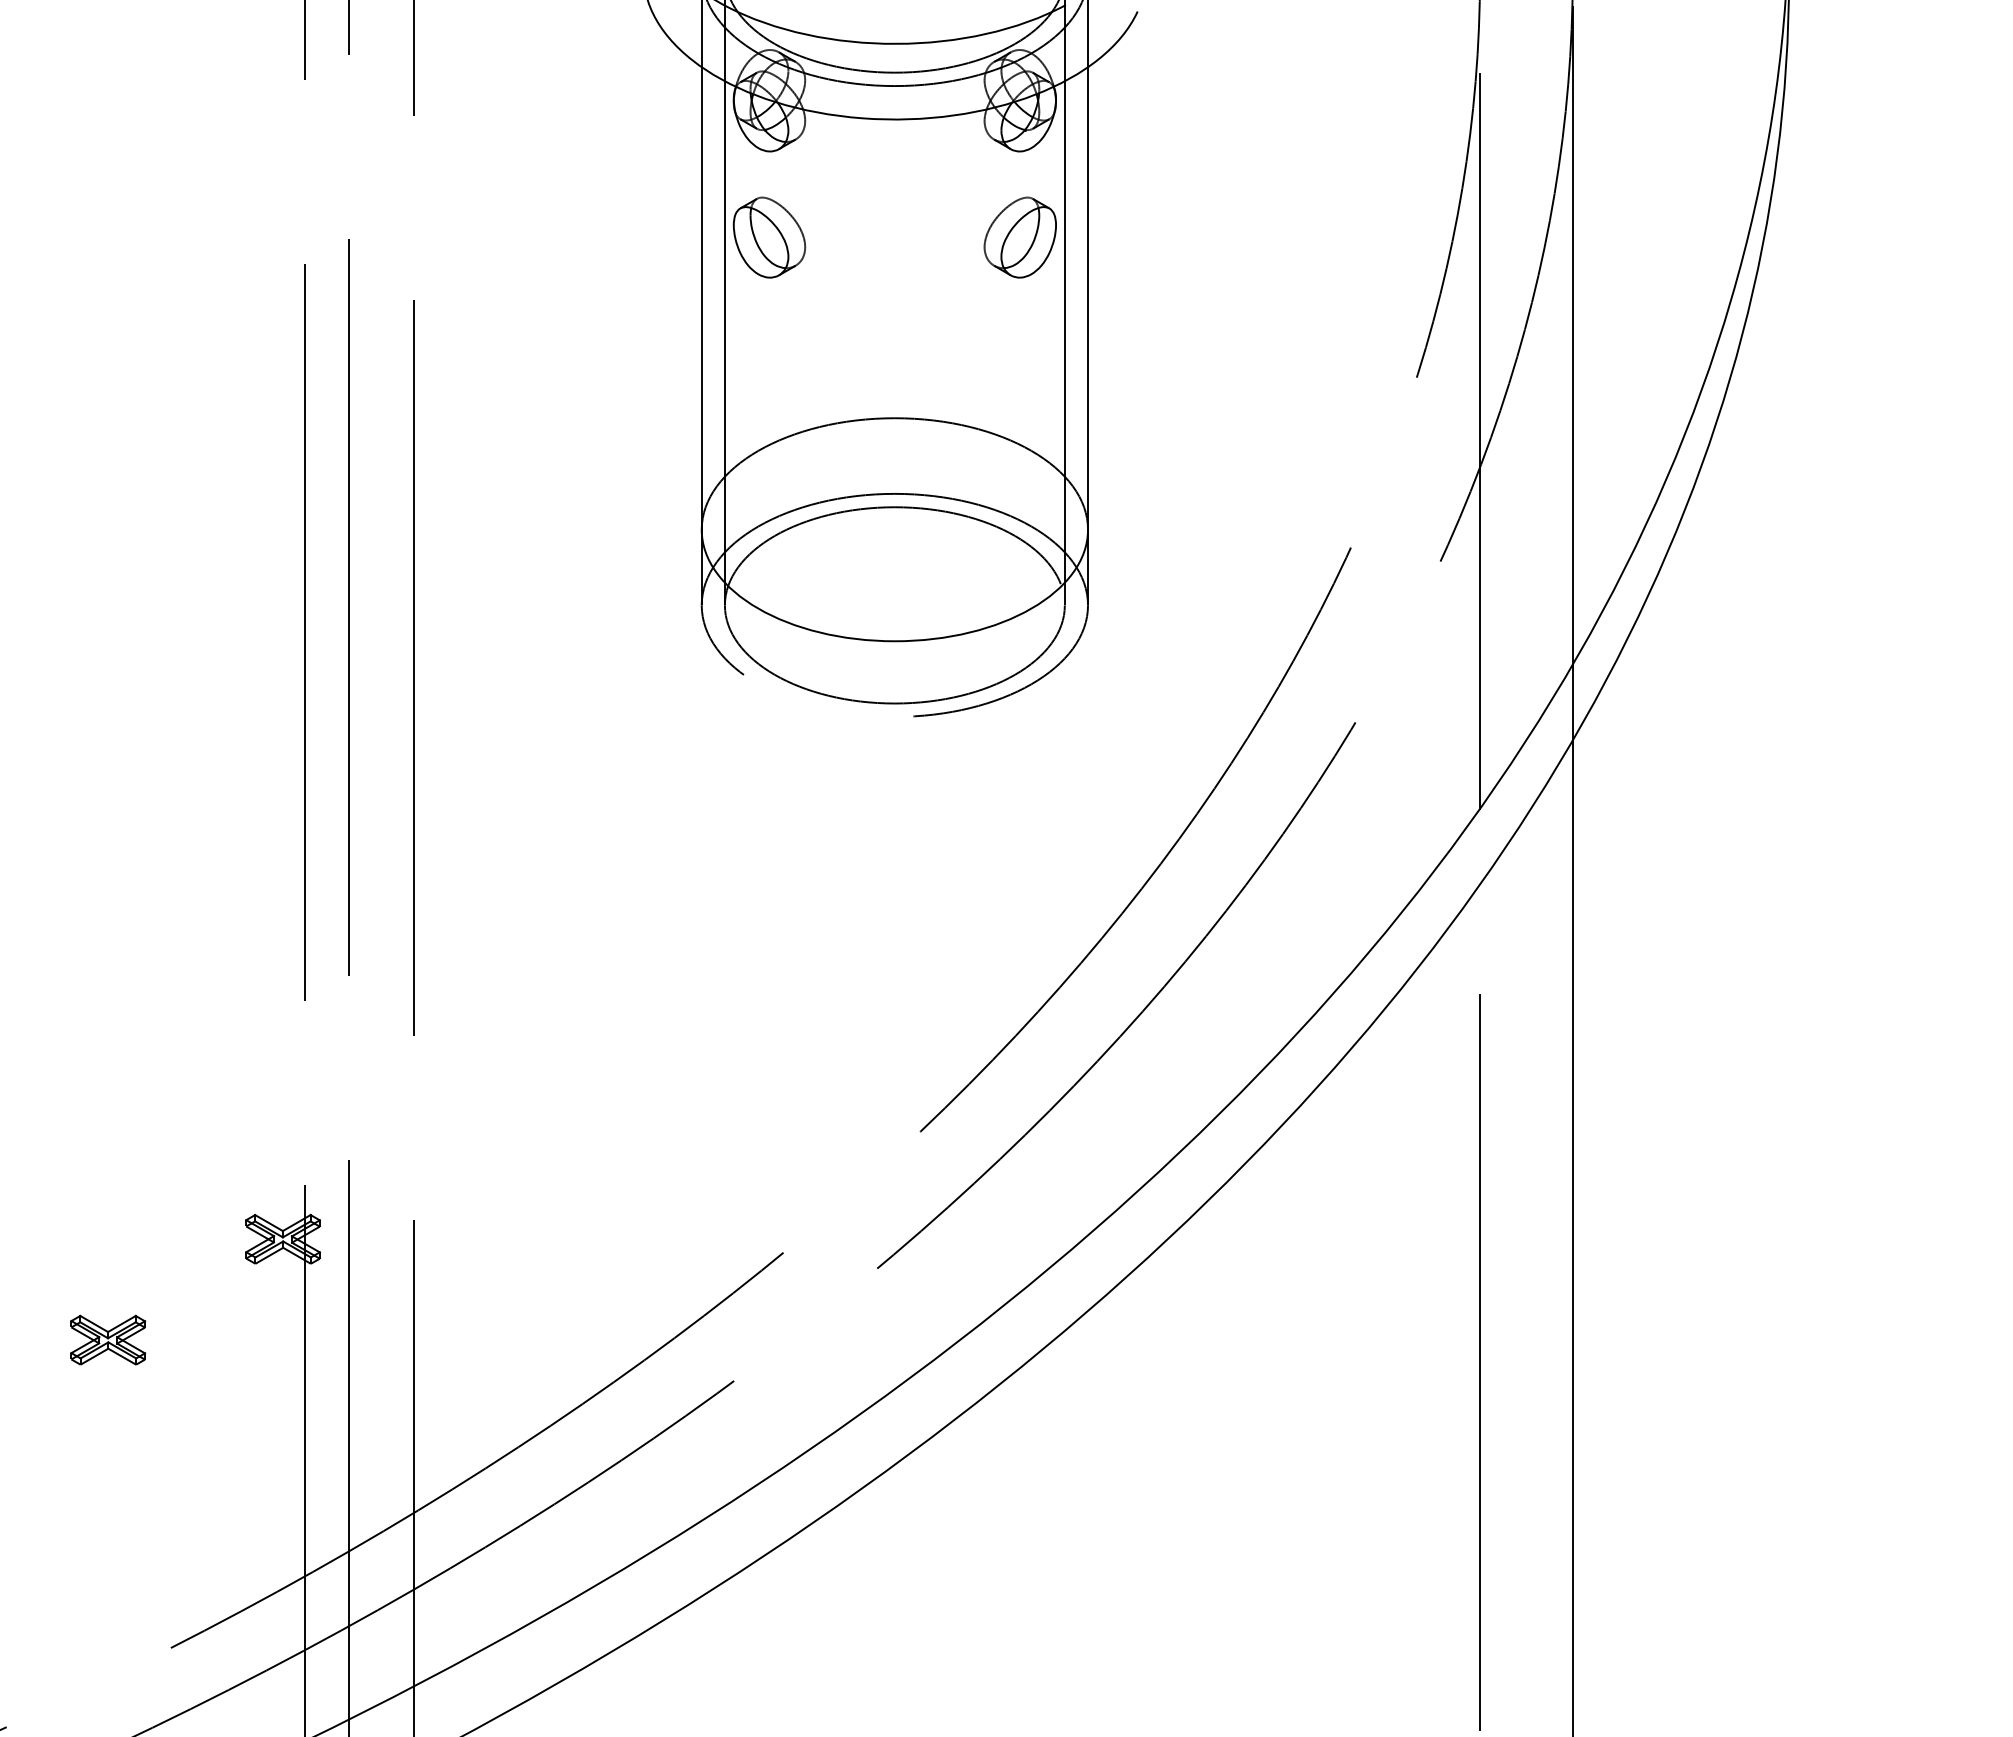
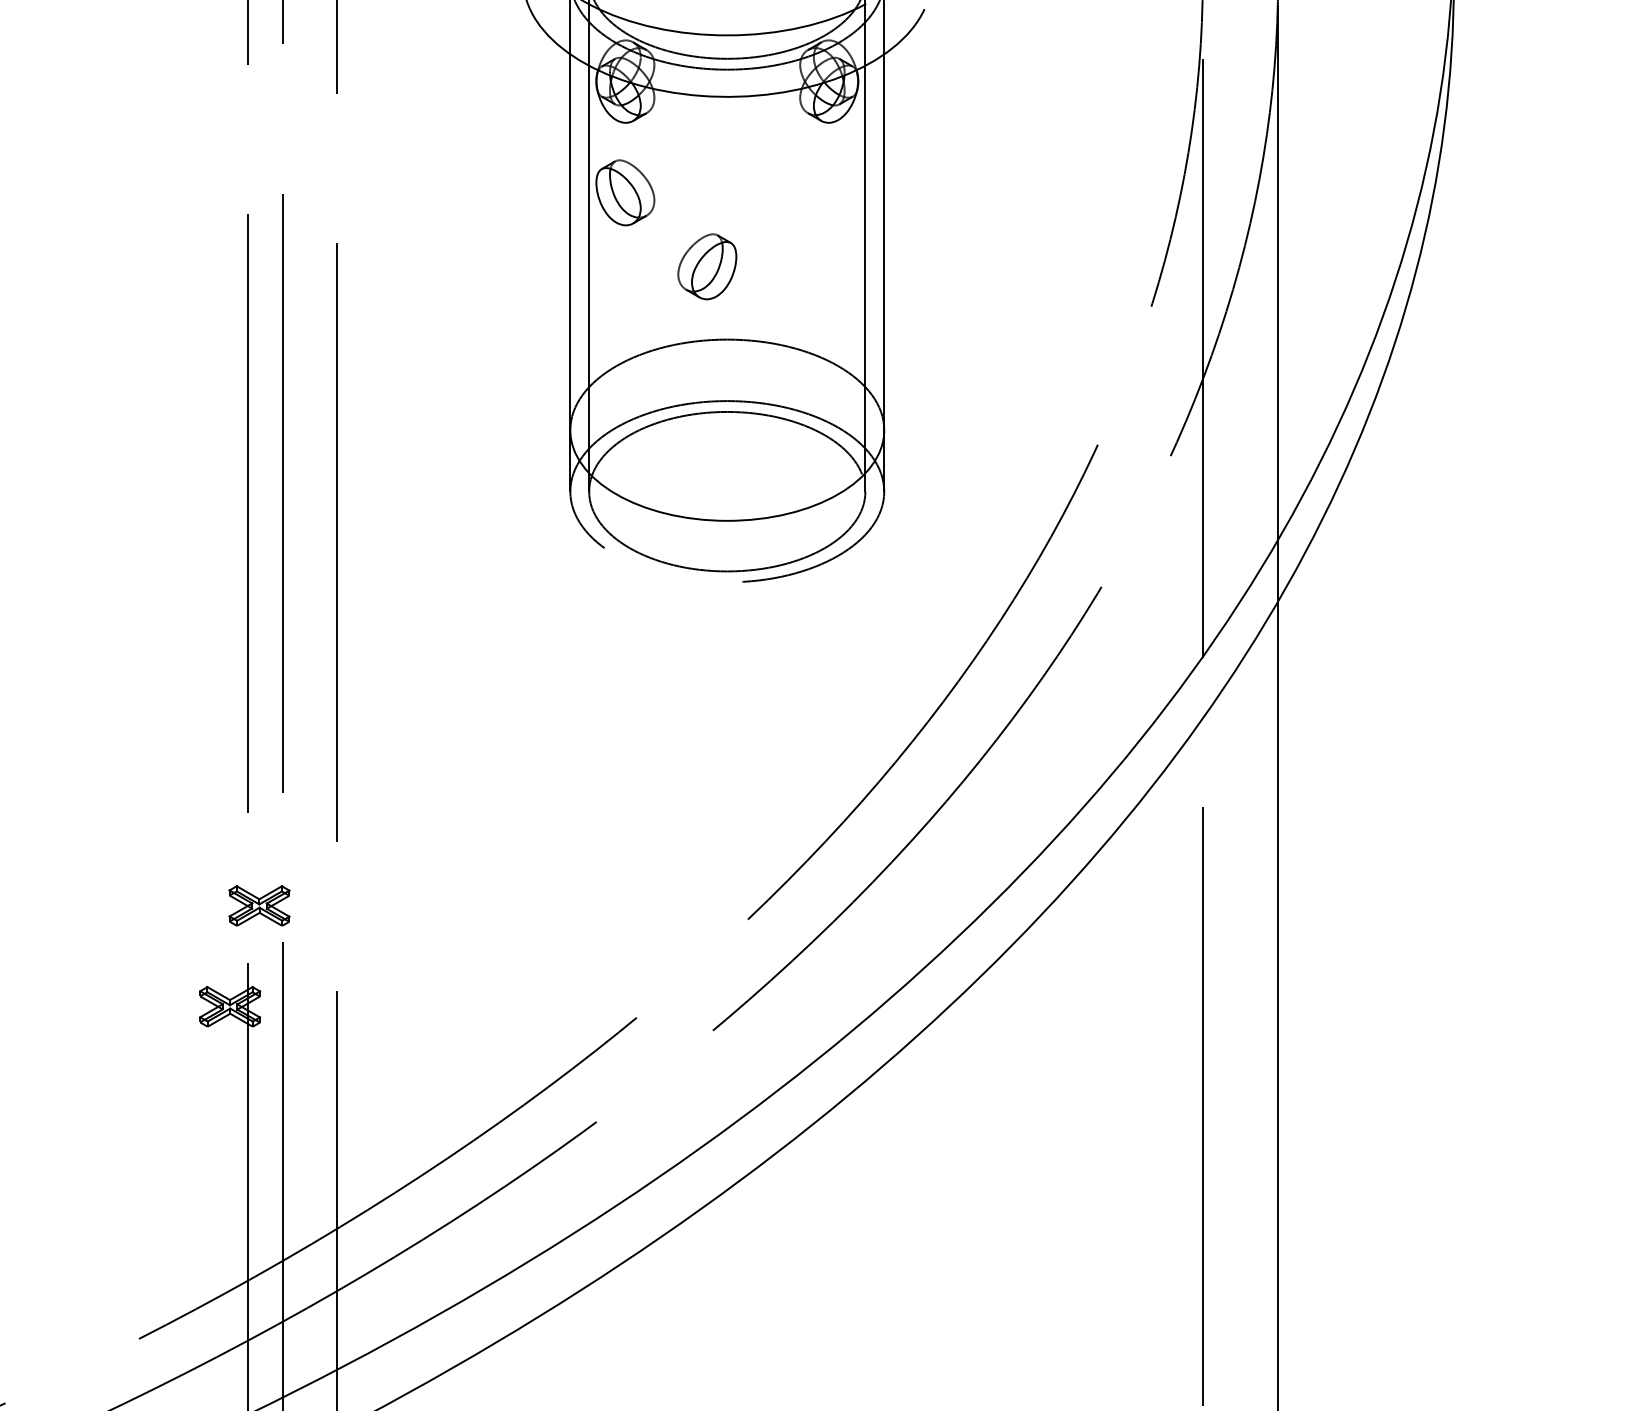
part: (1019, 237) -> (706, 266), moved
part: (108, 1339) -> (259, 905), moved

